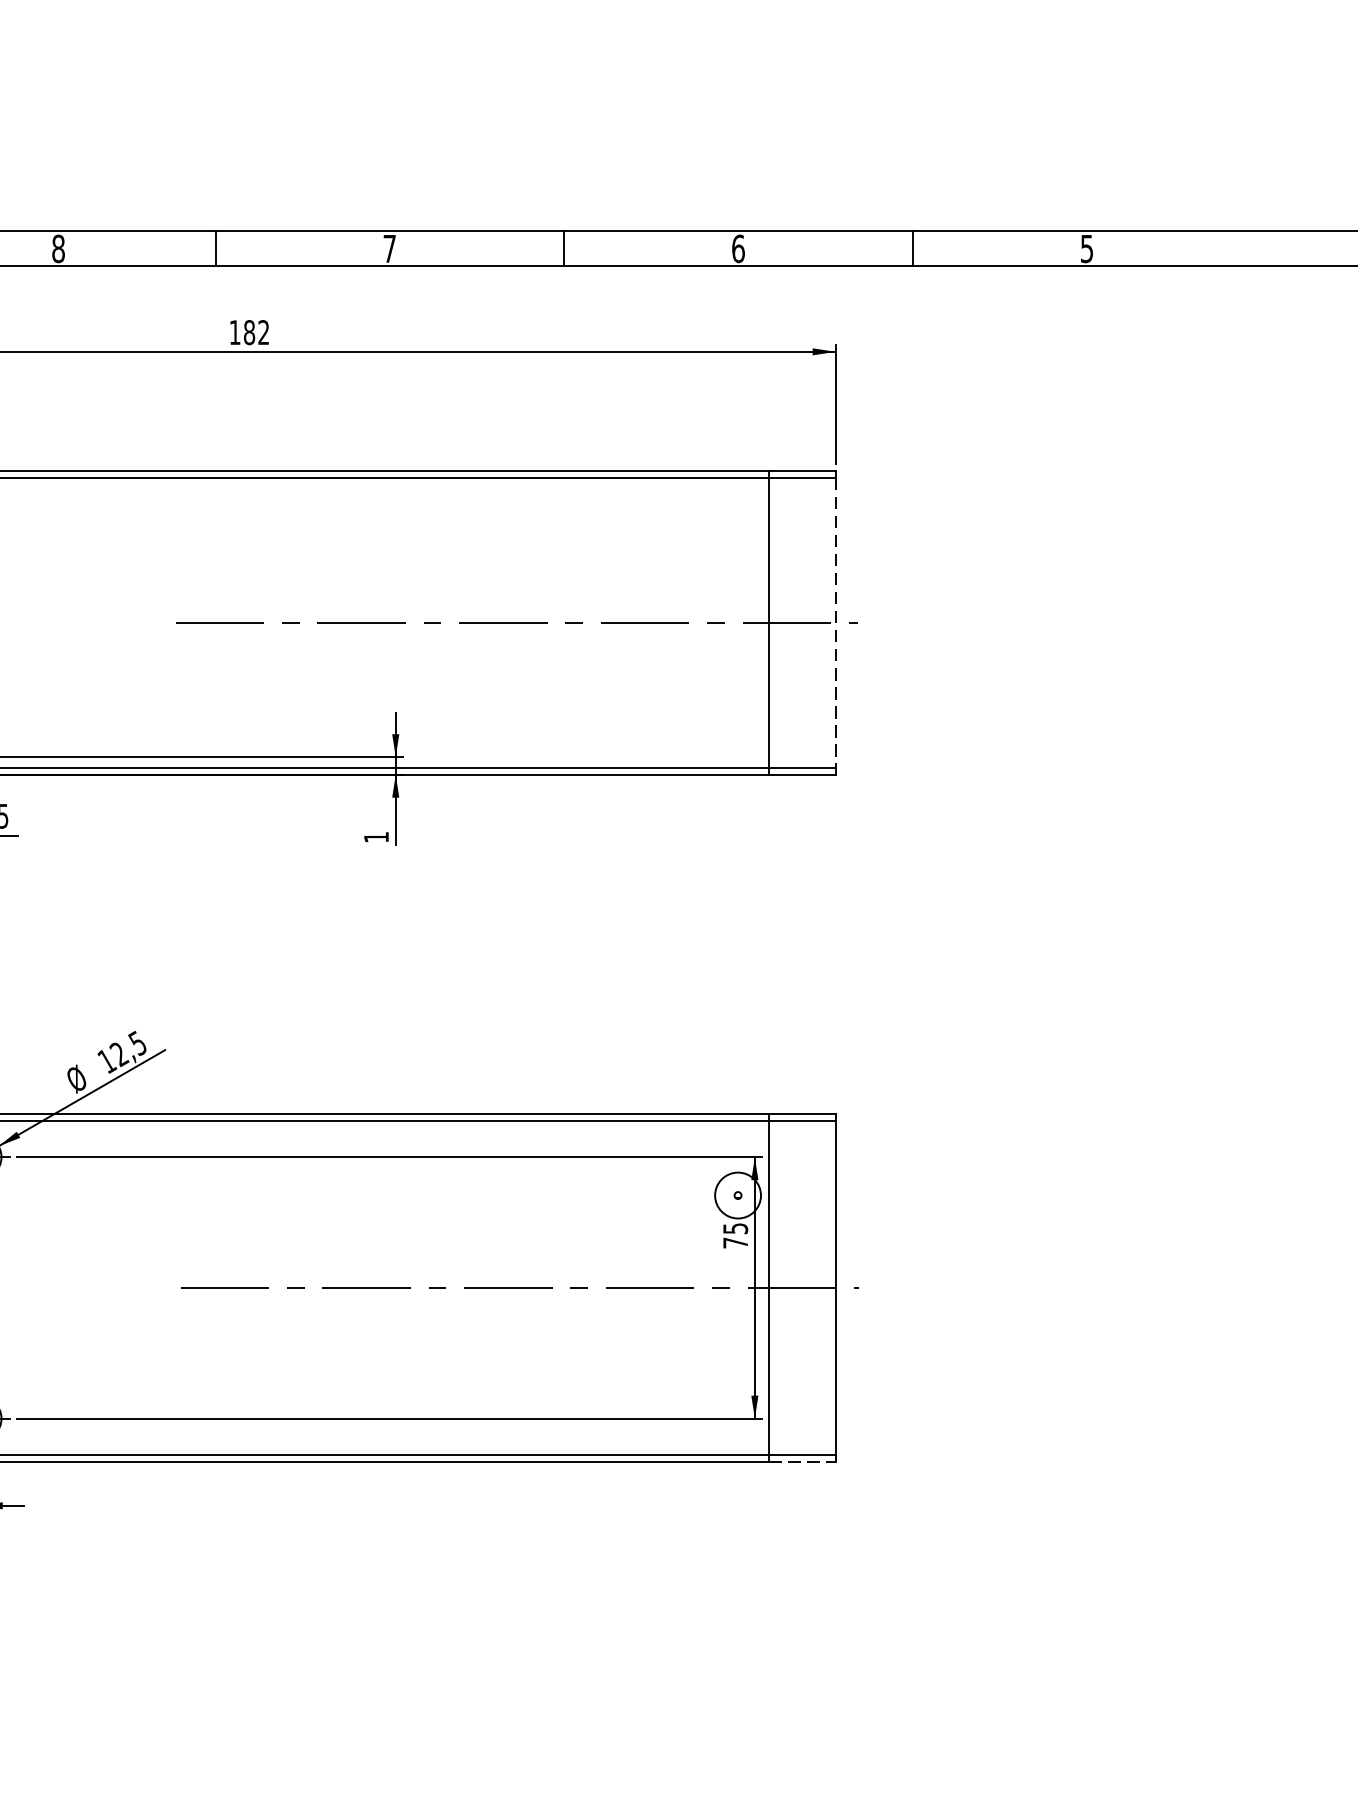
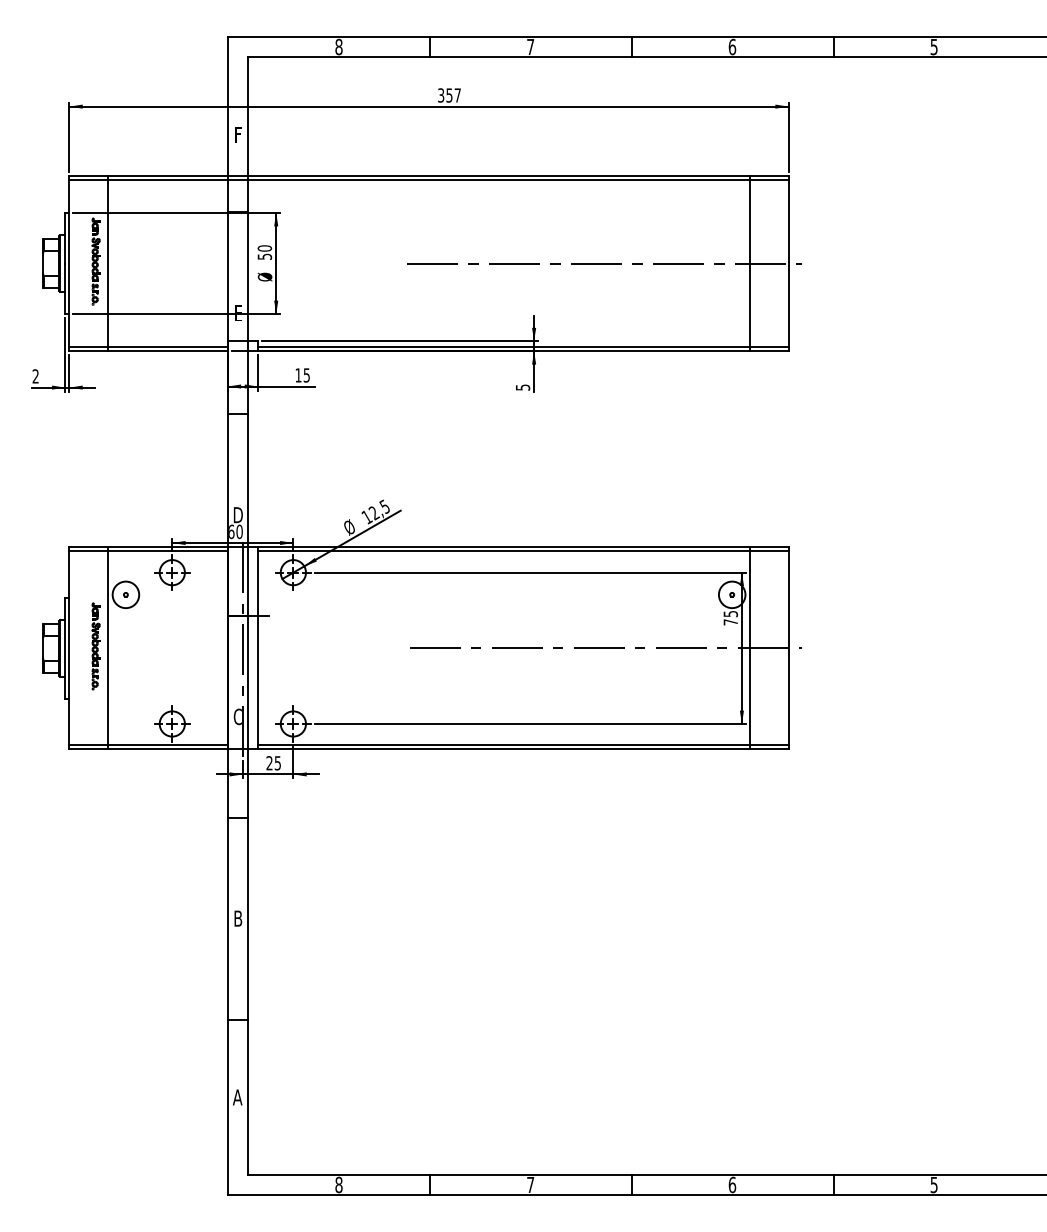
text: (249, 332) -> (449, 95), 182 -> 357
line: (835, 622) -> (788, 263), dashed -> solid
text: (377, 837) -> (523, 387), 1 -> 5
line: (804, 1462) -> (770, 749), dashed -> solid

